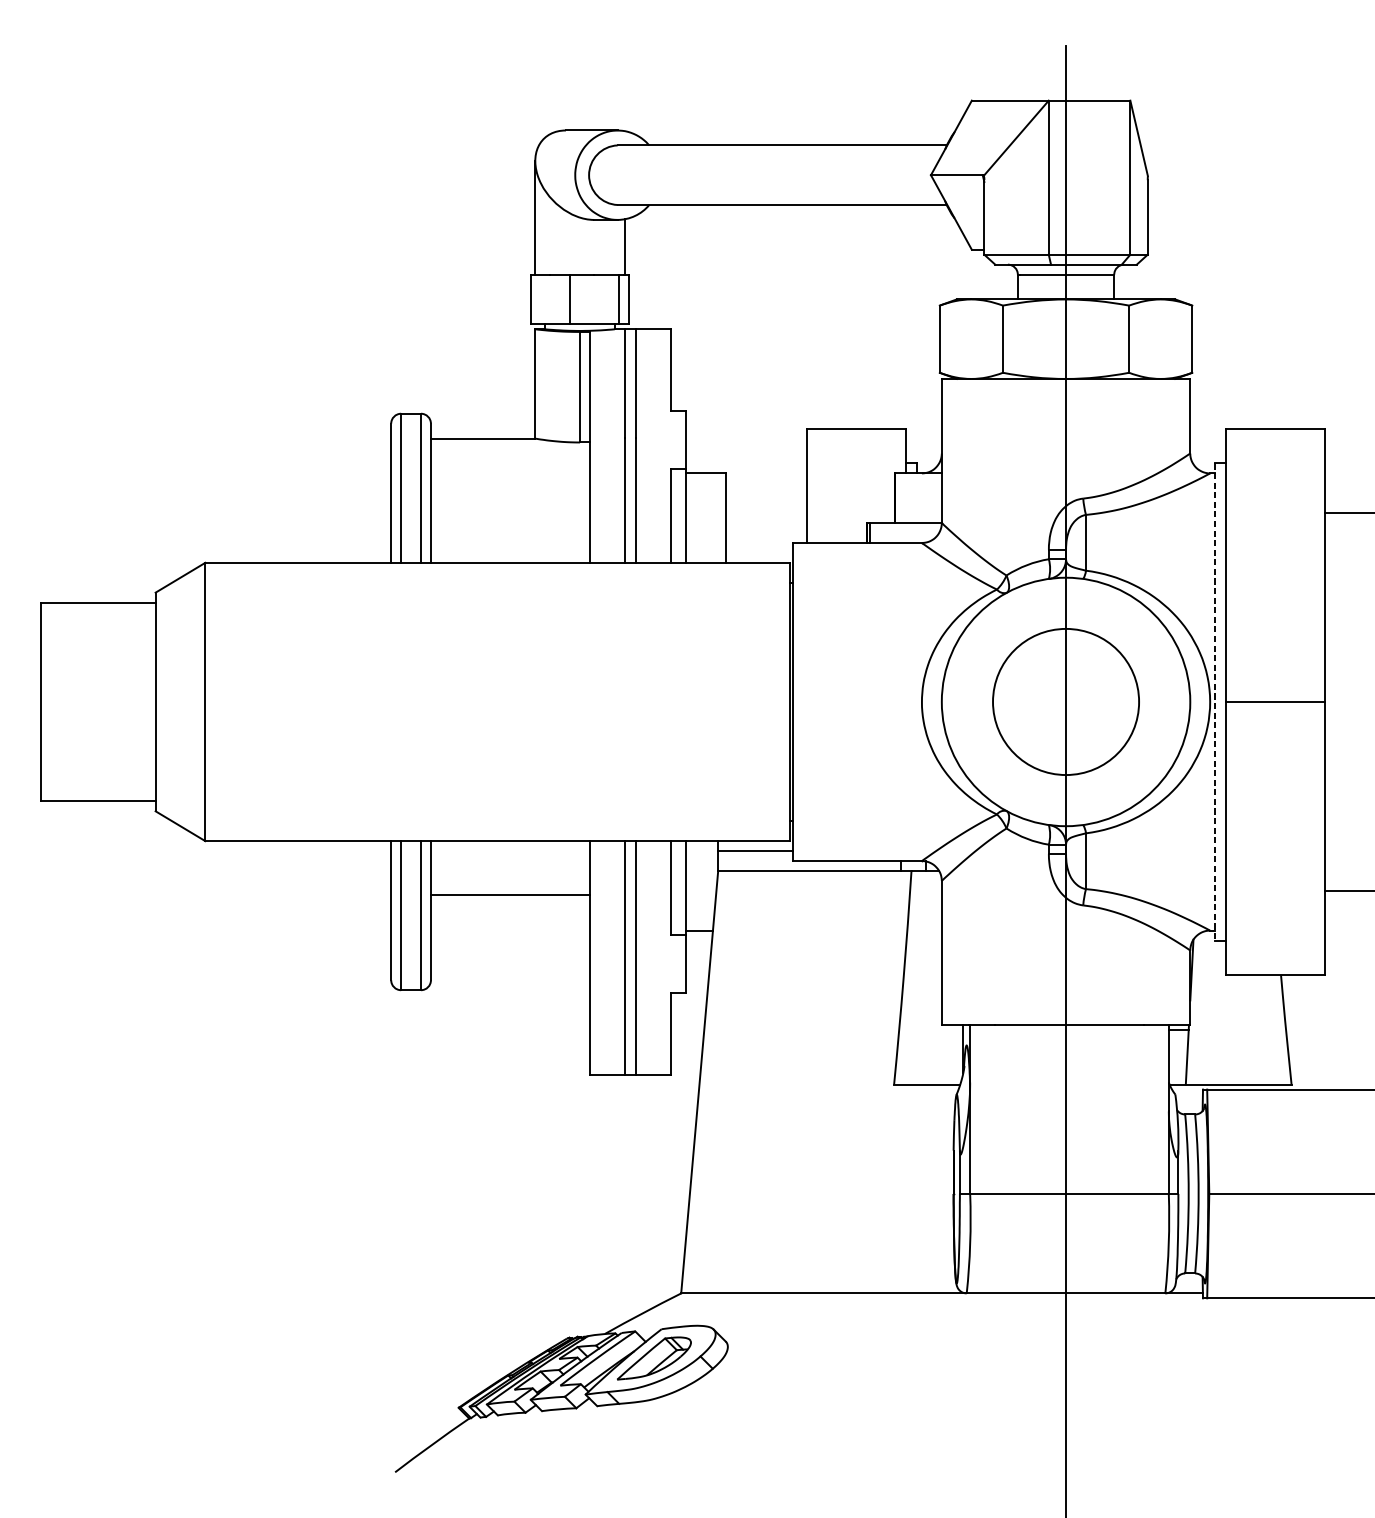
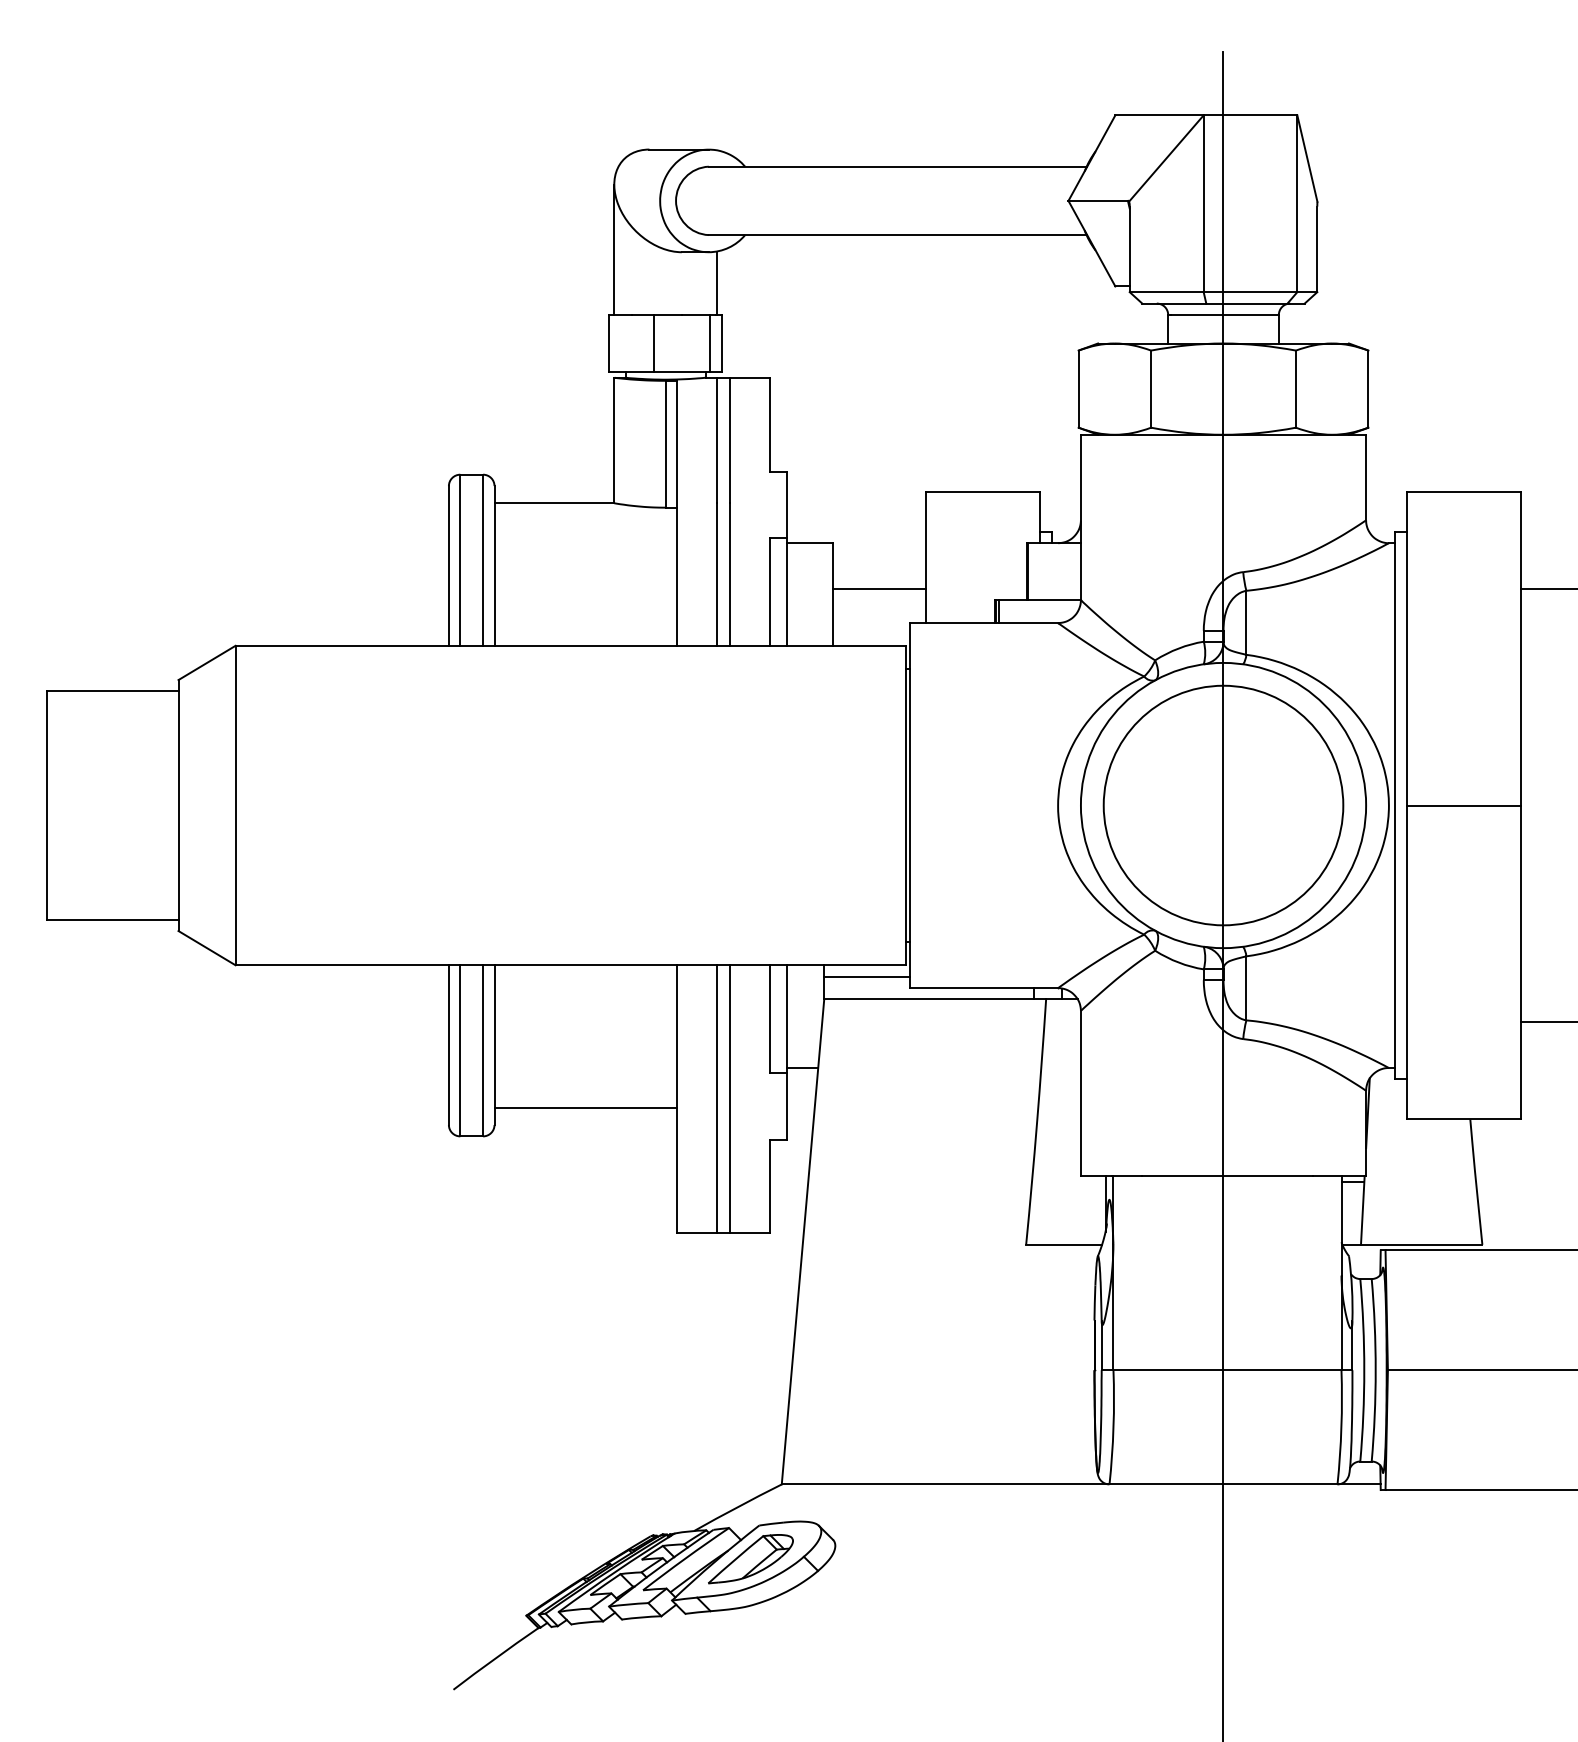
line: (765, 512) -> (878, 588), added
circle: (1066, 701) -> (1223, 805), size x1.43
line: (1215, 701) -> (1394, 805), dashed -> solid
line: (510, 894) -> (585, 1107), moved

